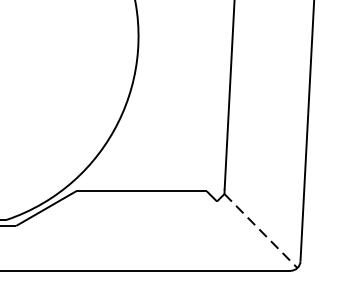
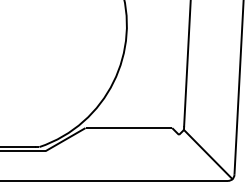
line: (261, 230) -> (208, 154), dashed -> solid

